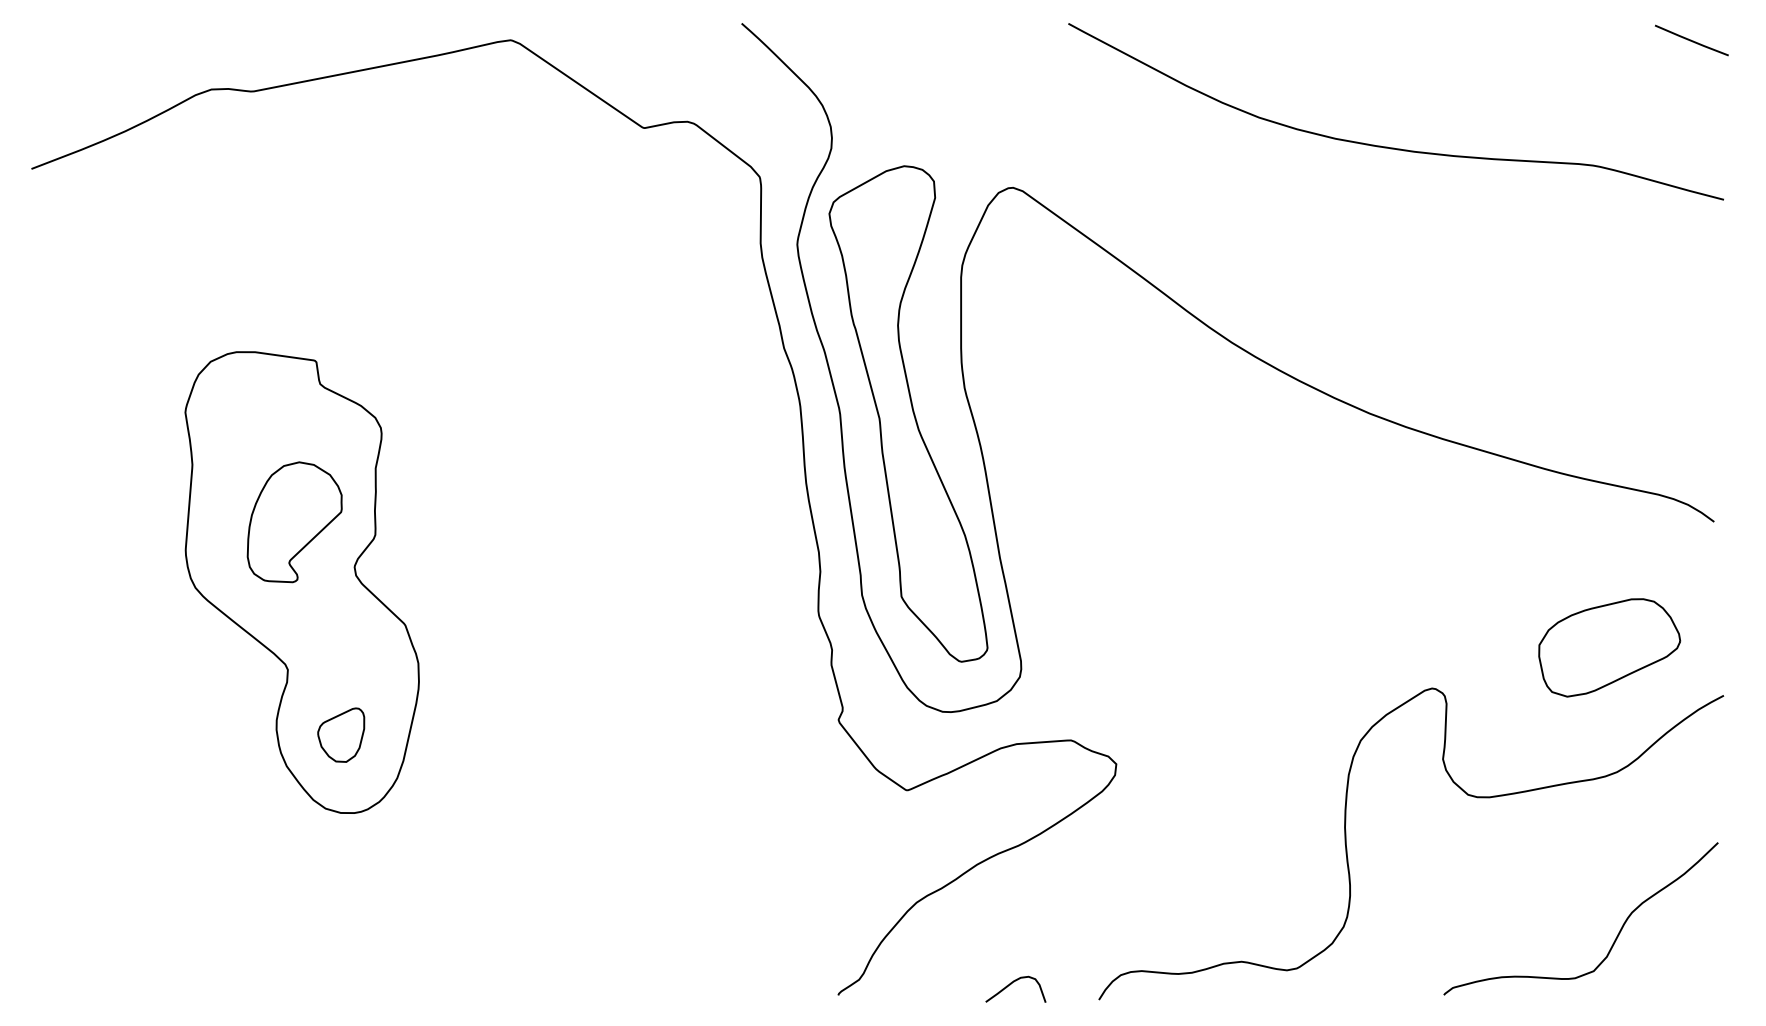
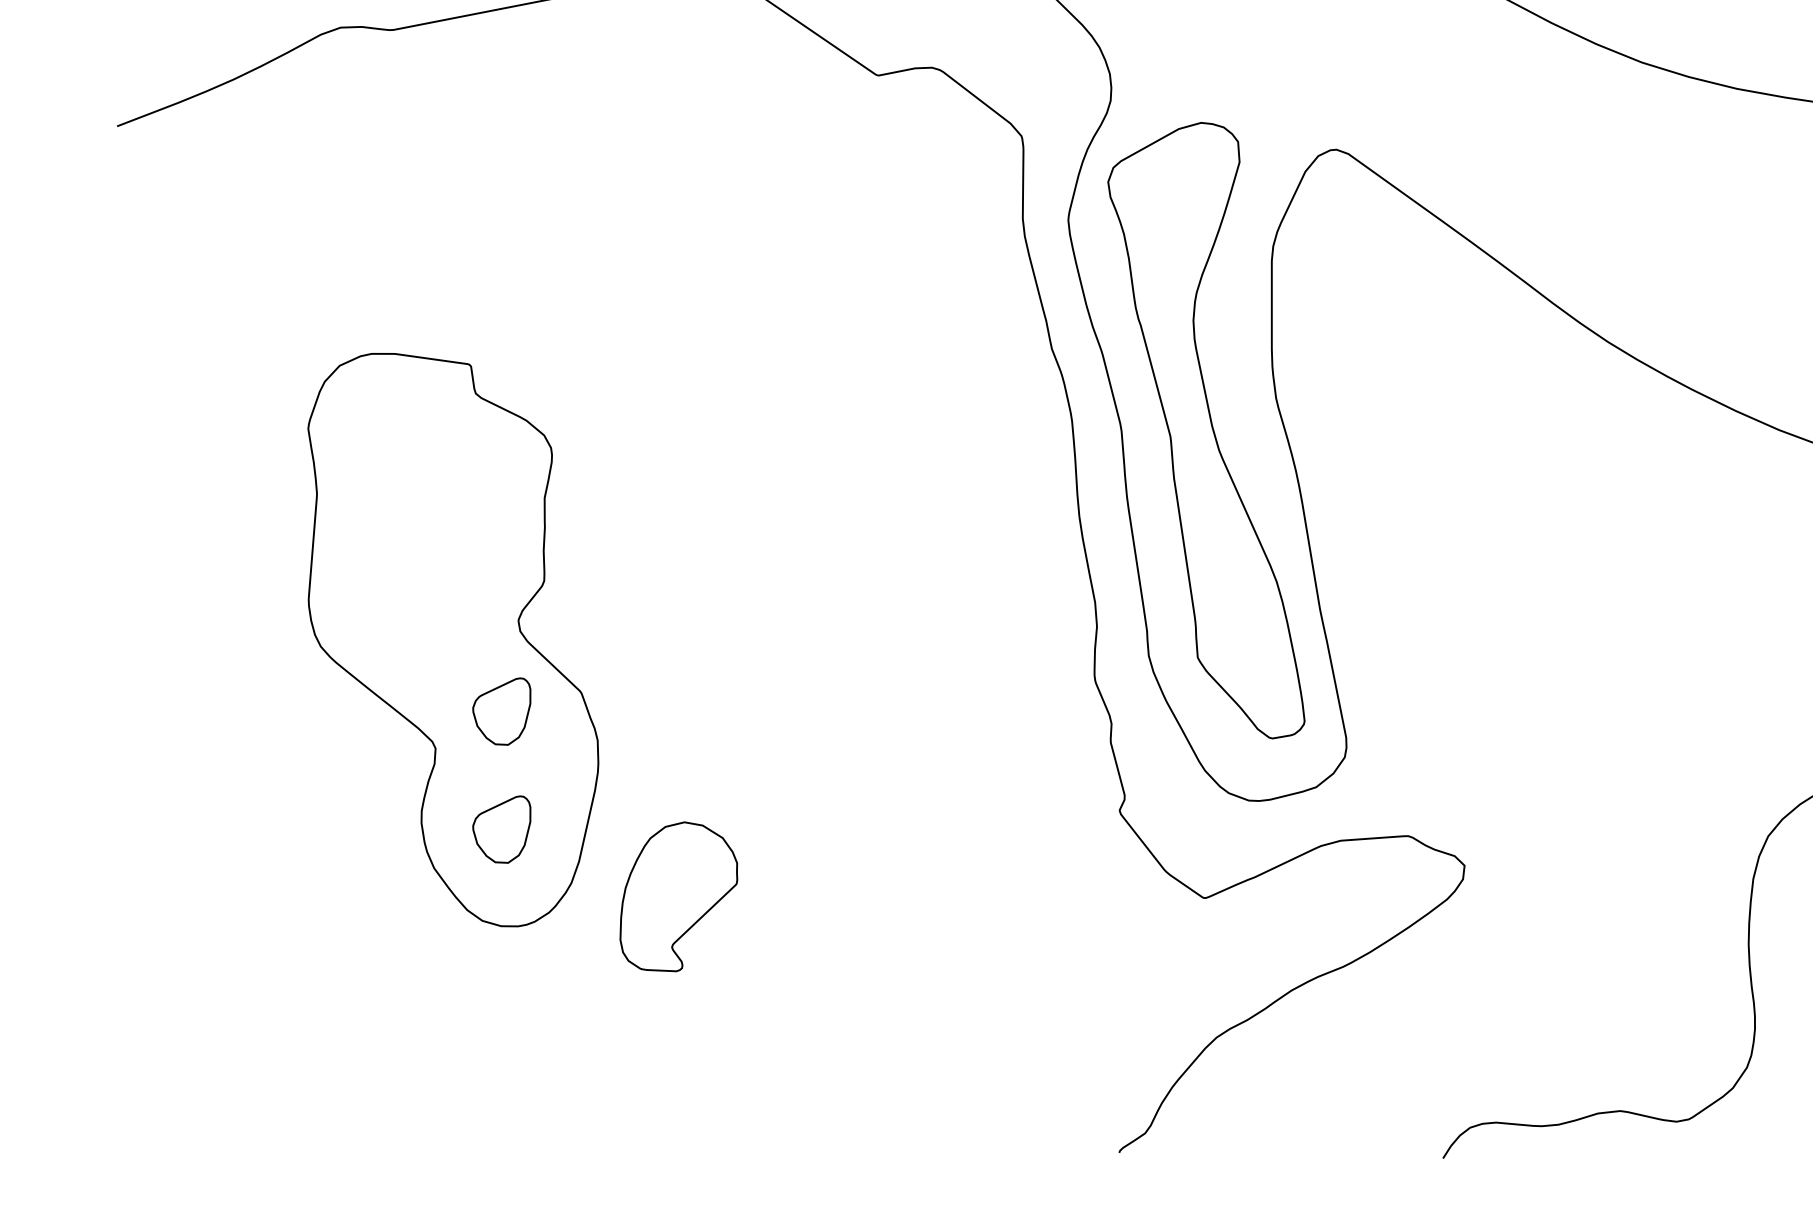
part: (294, 522) -> (678, 897), moved
part: (341, 639) -> (502, 710), added
curve: (1011, 984) -> (1334, 1139), removed

